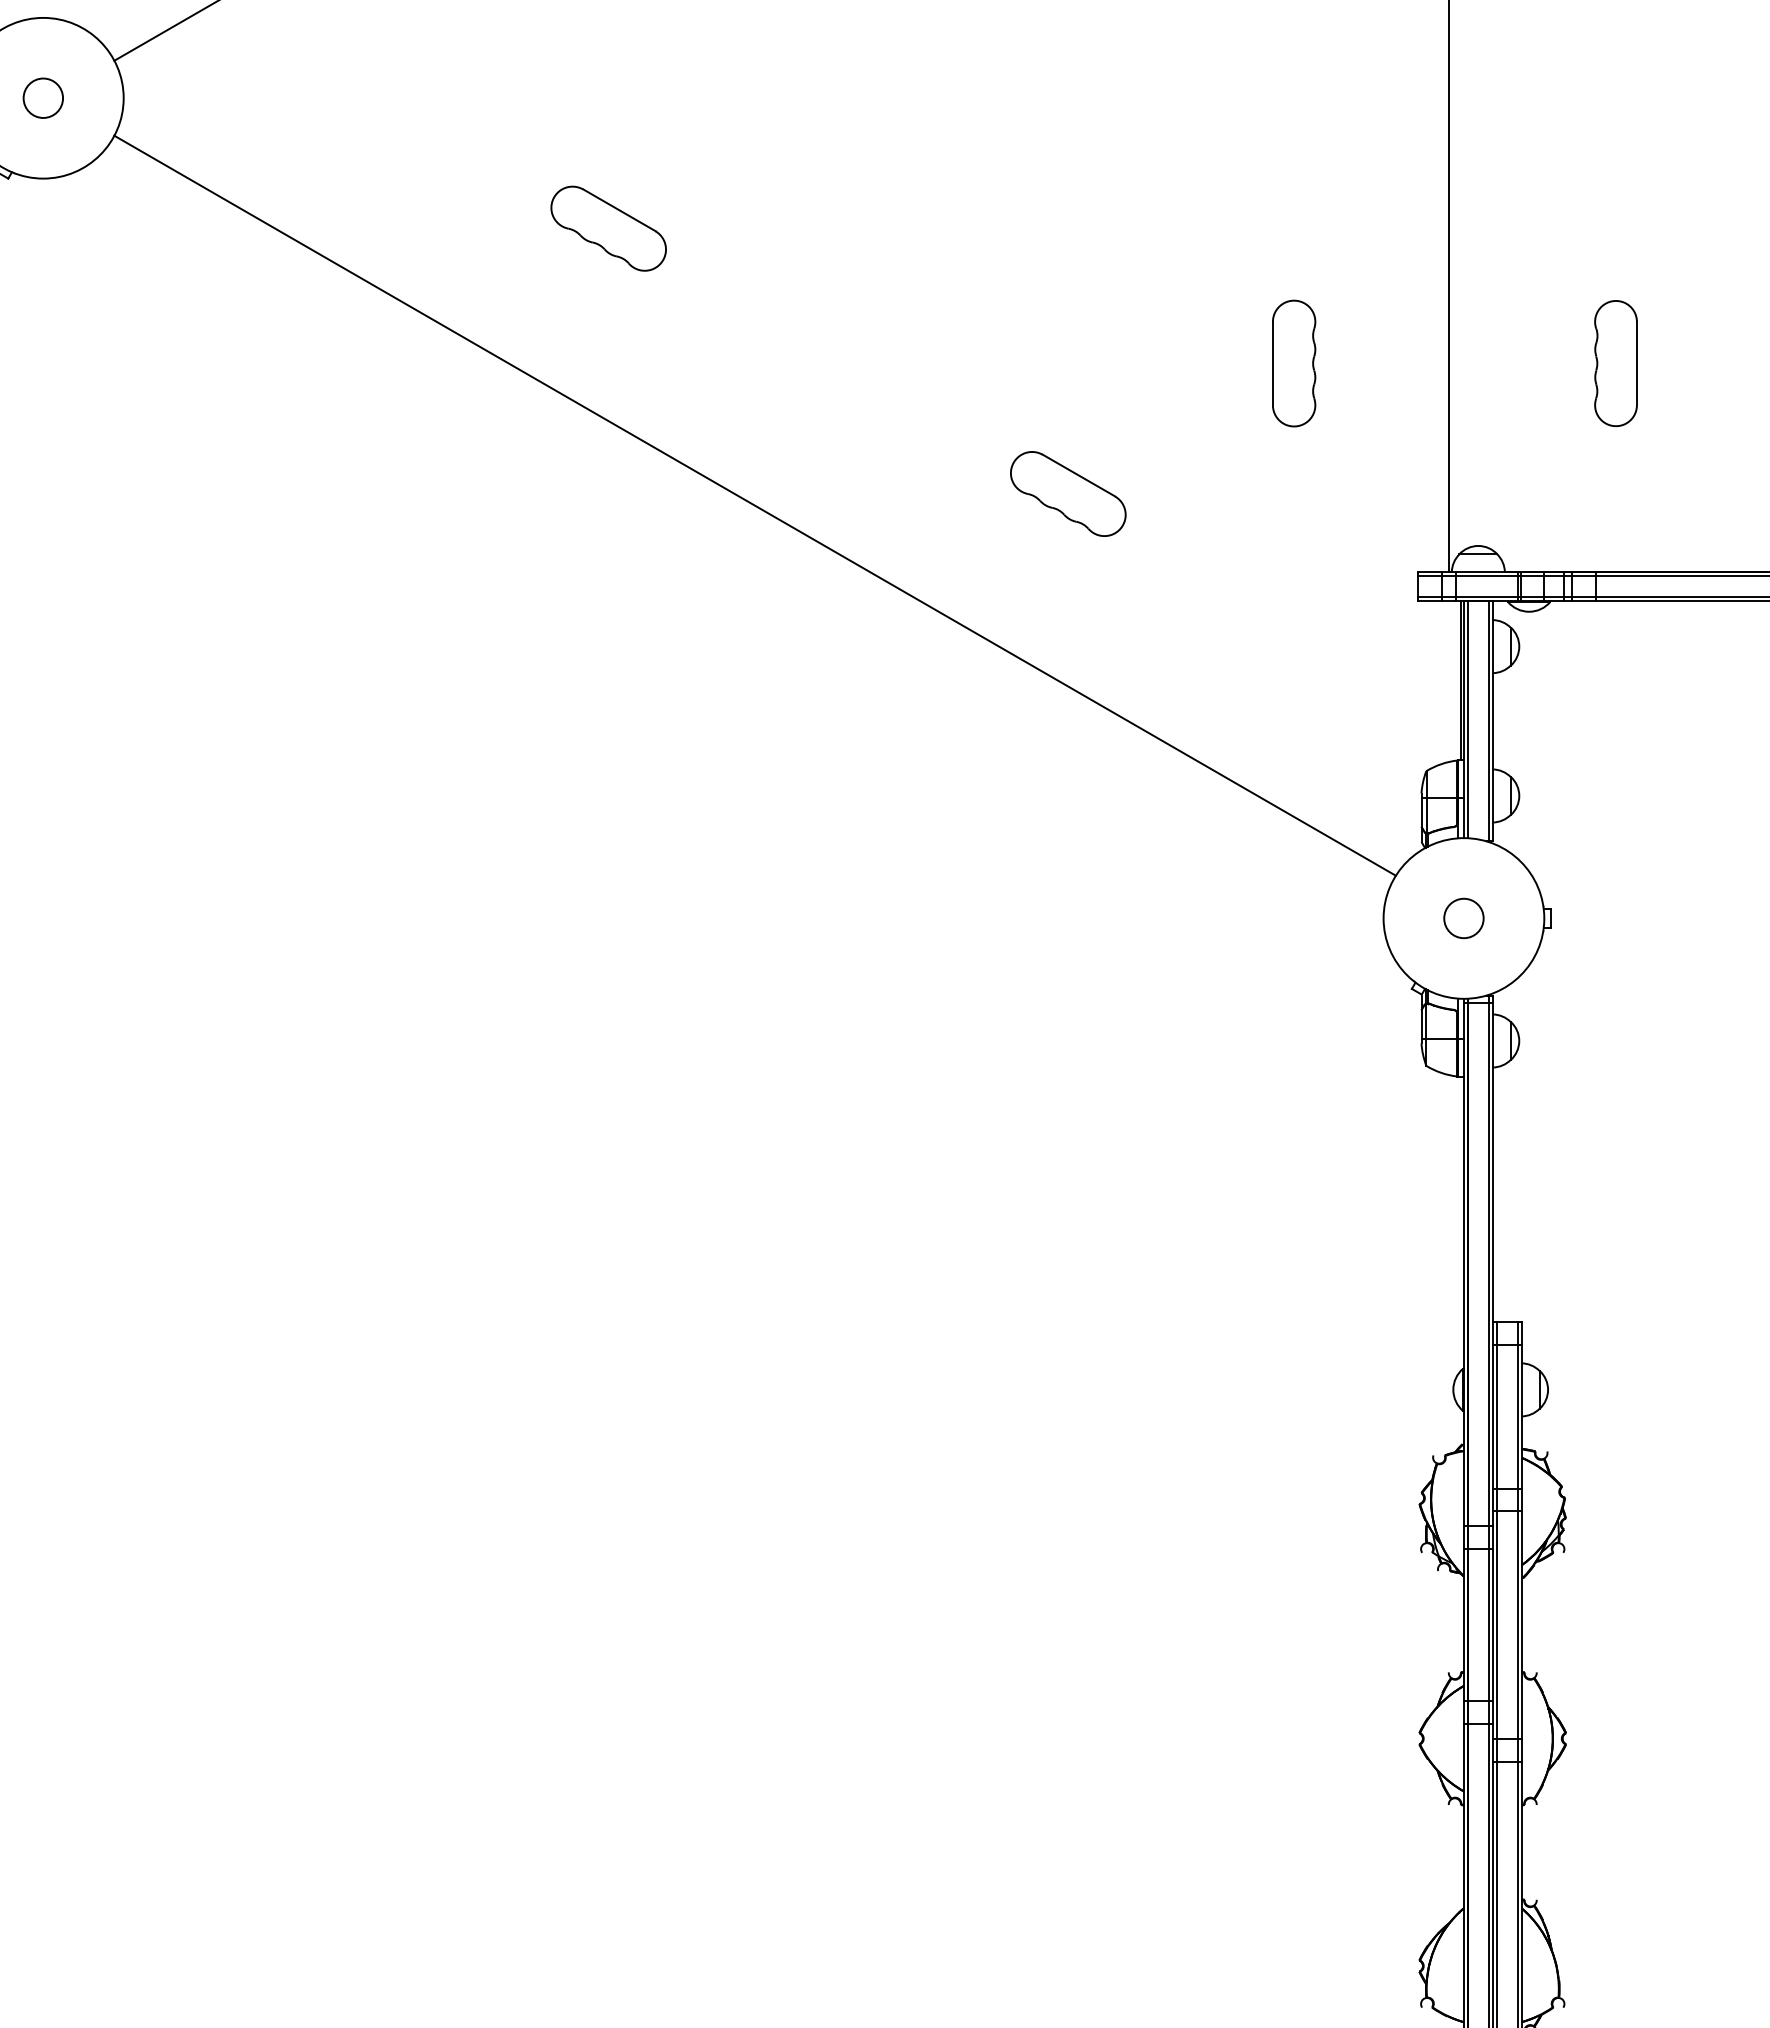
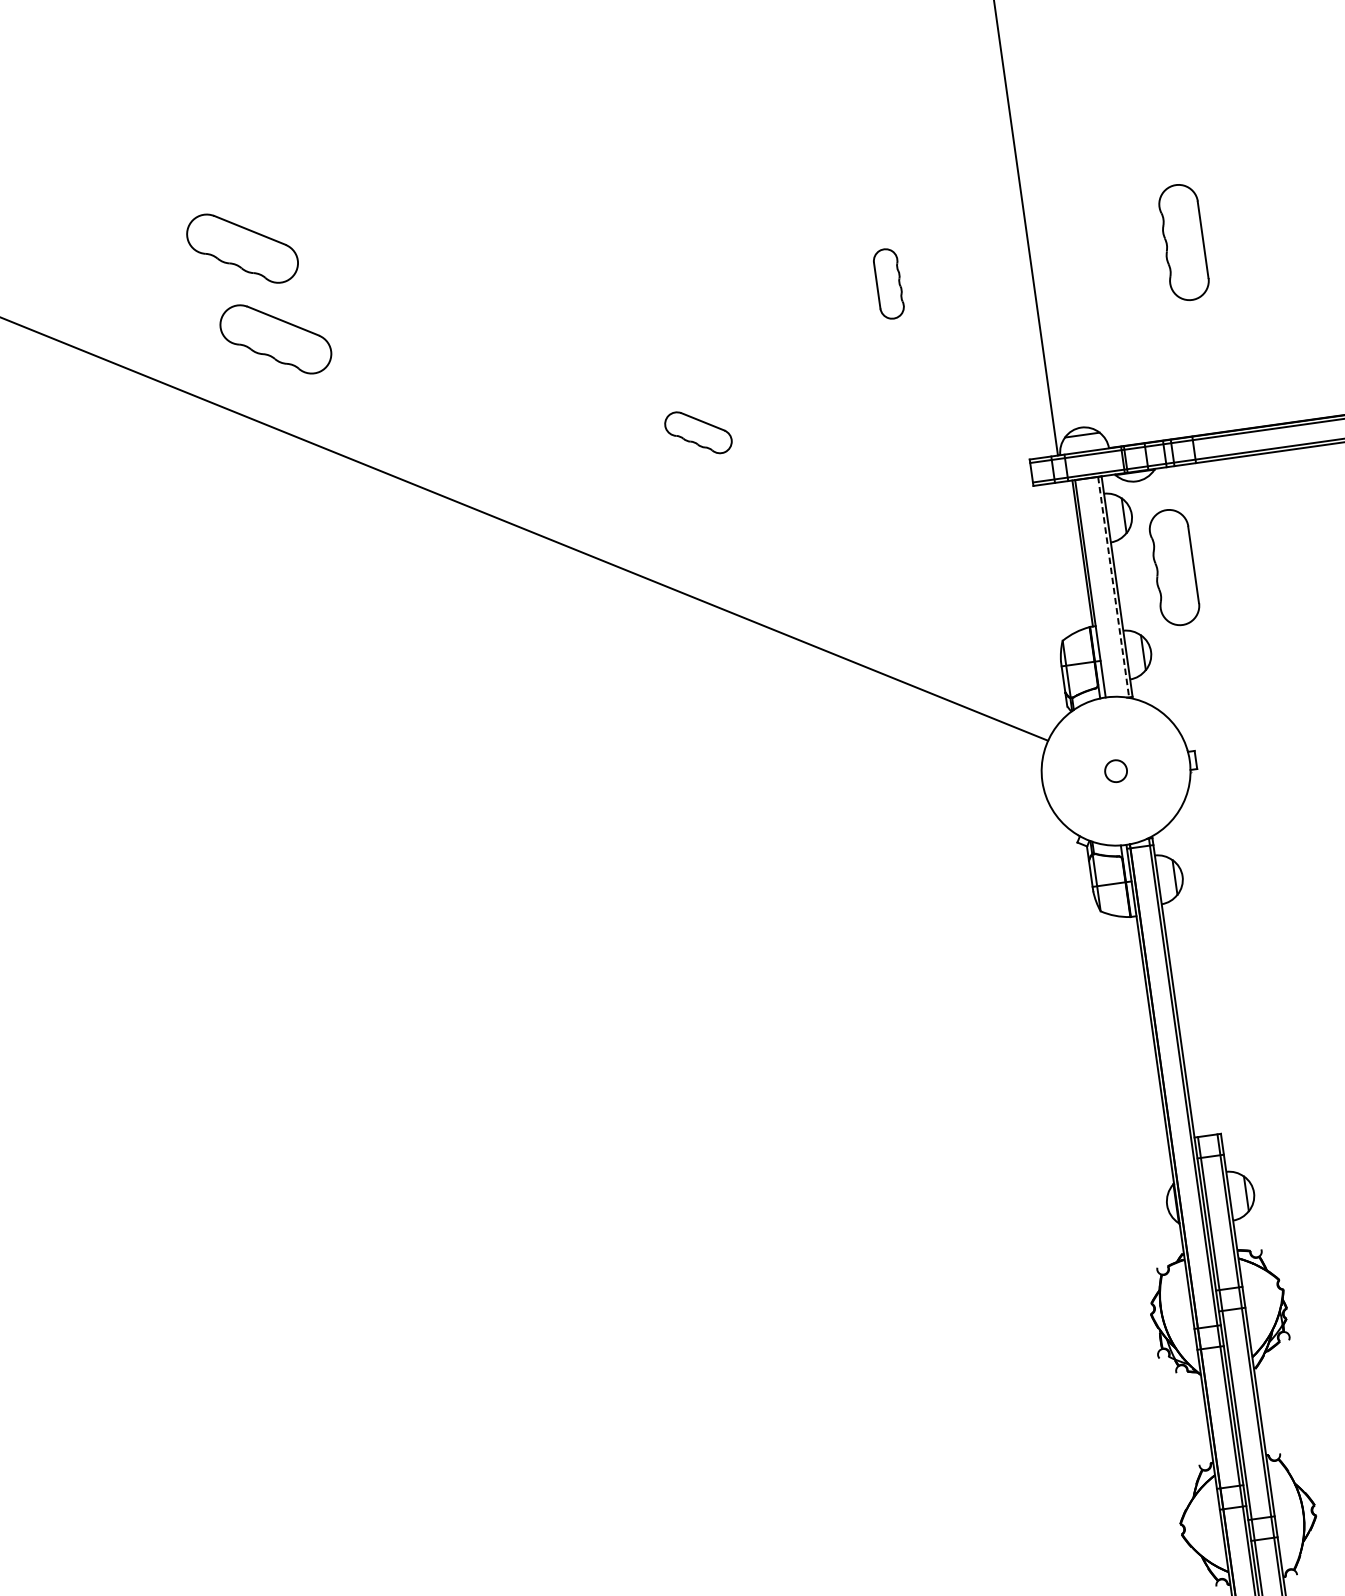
part: (630, 330) -> (275, 339), added
part: (1294, 363) -> (889, 283), size x0.6
part: (1068, 493) -> (698, 432), size x0.6
part: (1556, 709) -> (1174, 567), added
line: (1467, 719) -> (1093, 588), removed
line: (1488, 721) -> (1113, 587), solid -> dashed
circle: (1463, 918) -> (1115, 771), size x0.6

